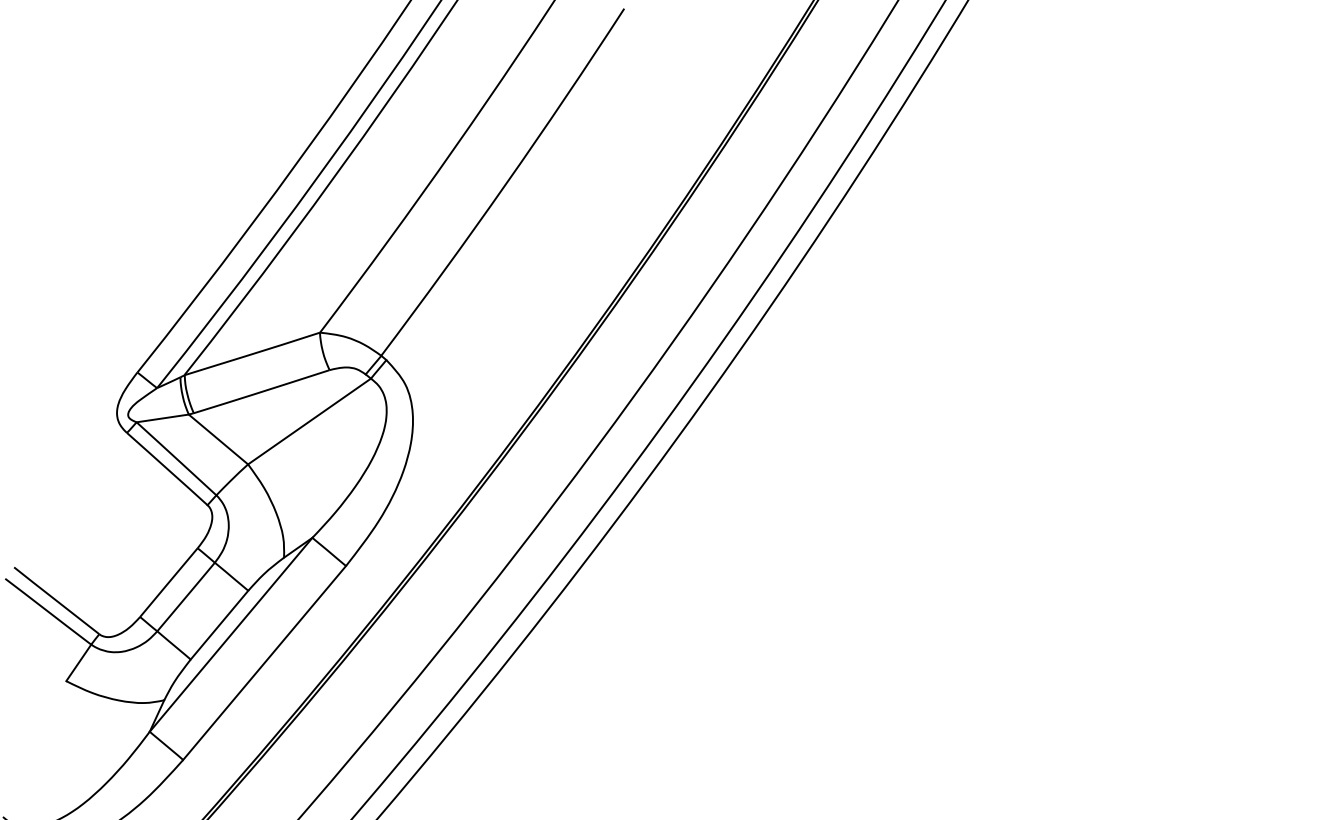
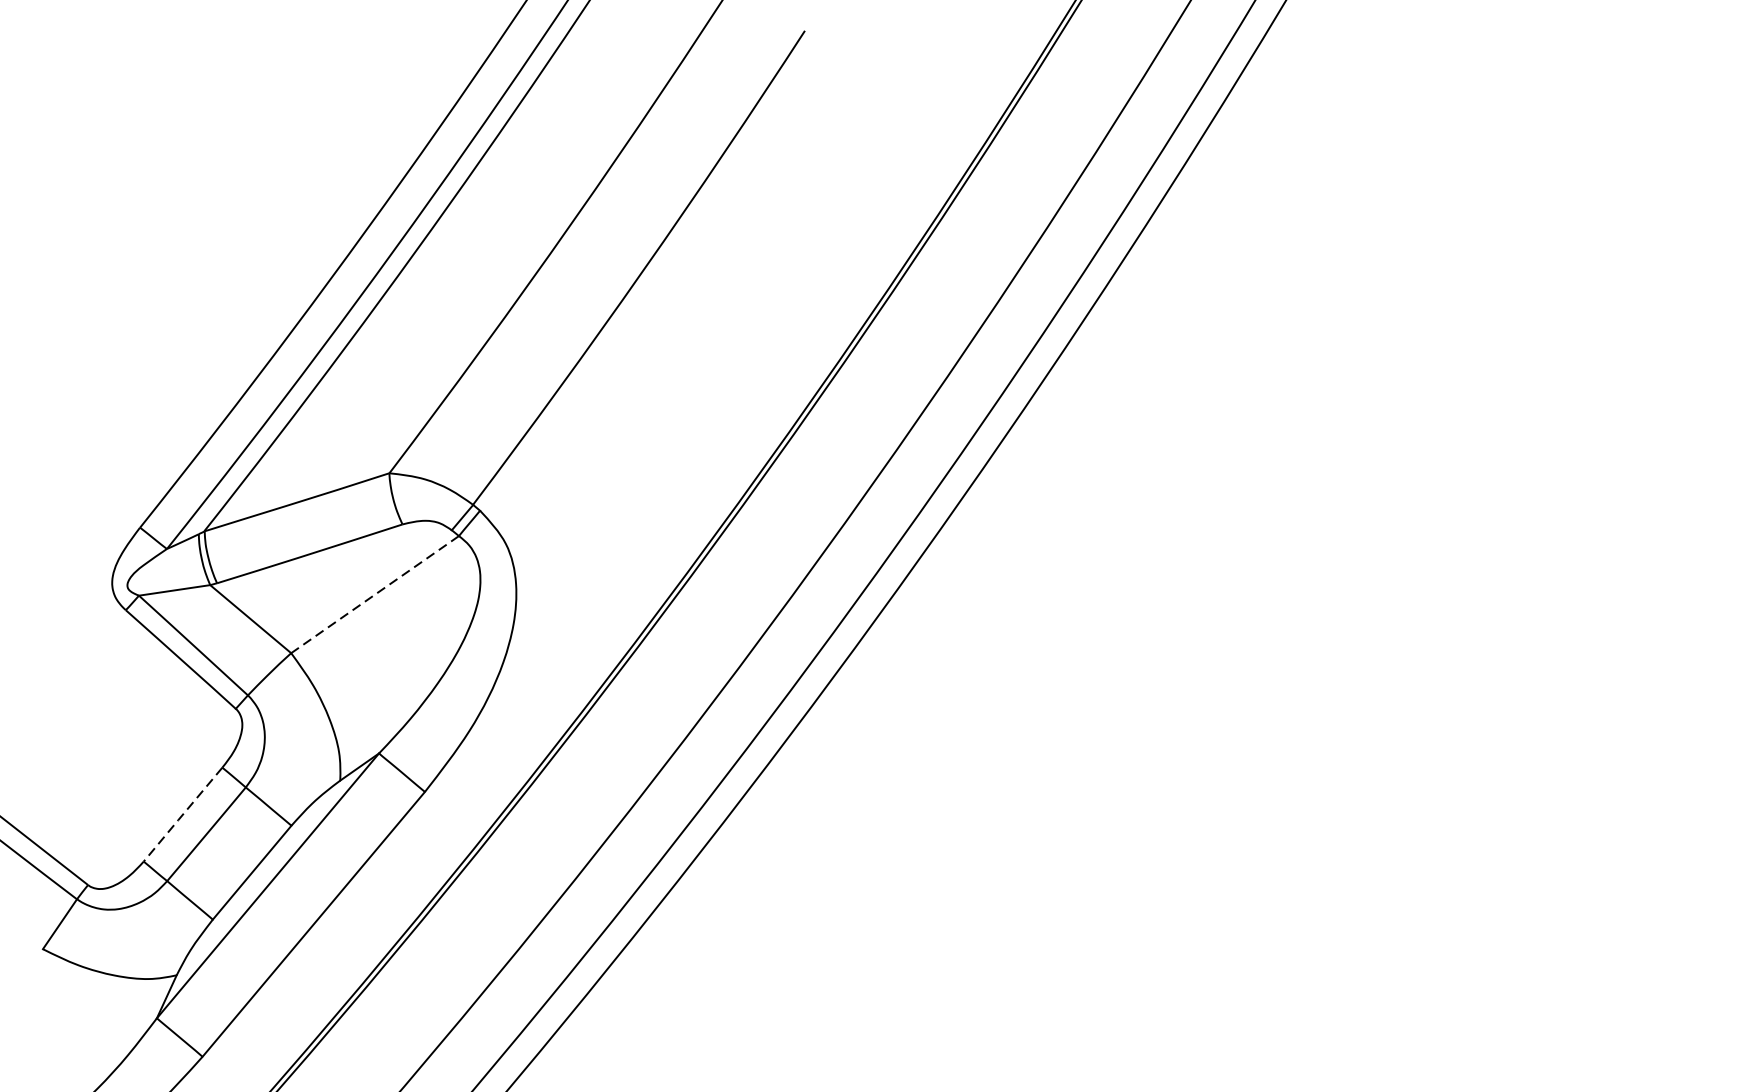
line: (309, 421) -> (375, 594), solid -> dashed
line: (168, 582) -> (182, 814), solid -> dashed

